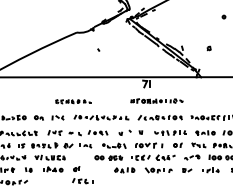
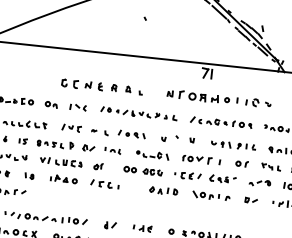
part: (156, 100) -> (218, 97), size x1.43
part: (73, 101) -> (102, 86), size x1.67
part: (82, 175) -> (105, 176), moved

